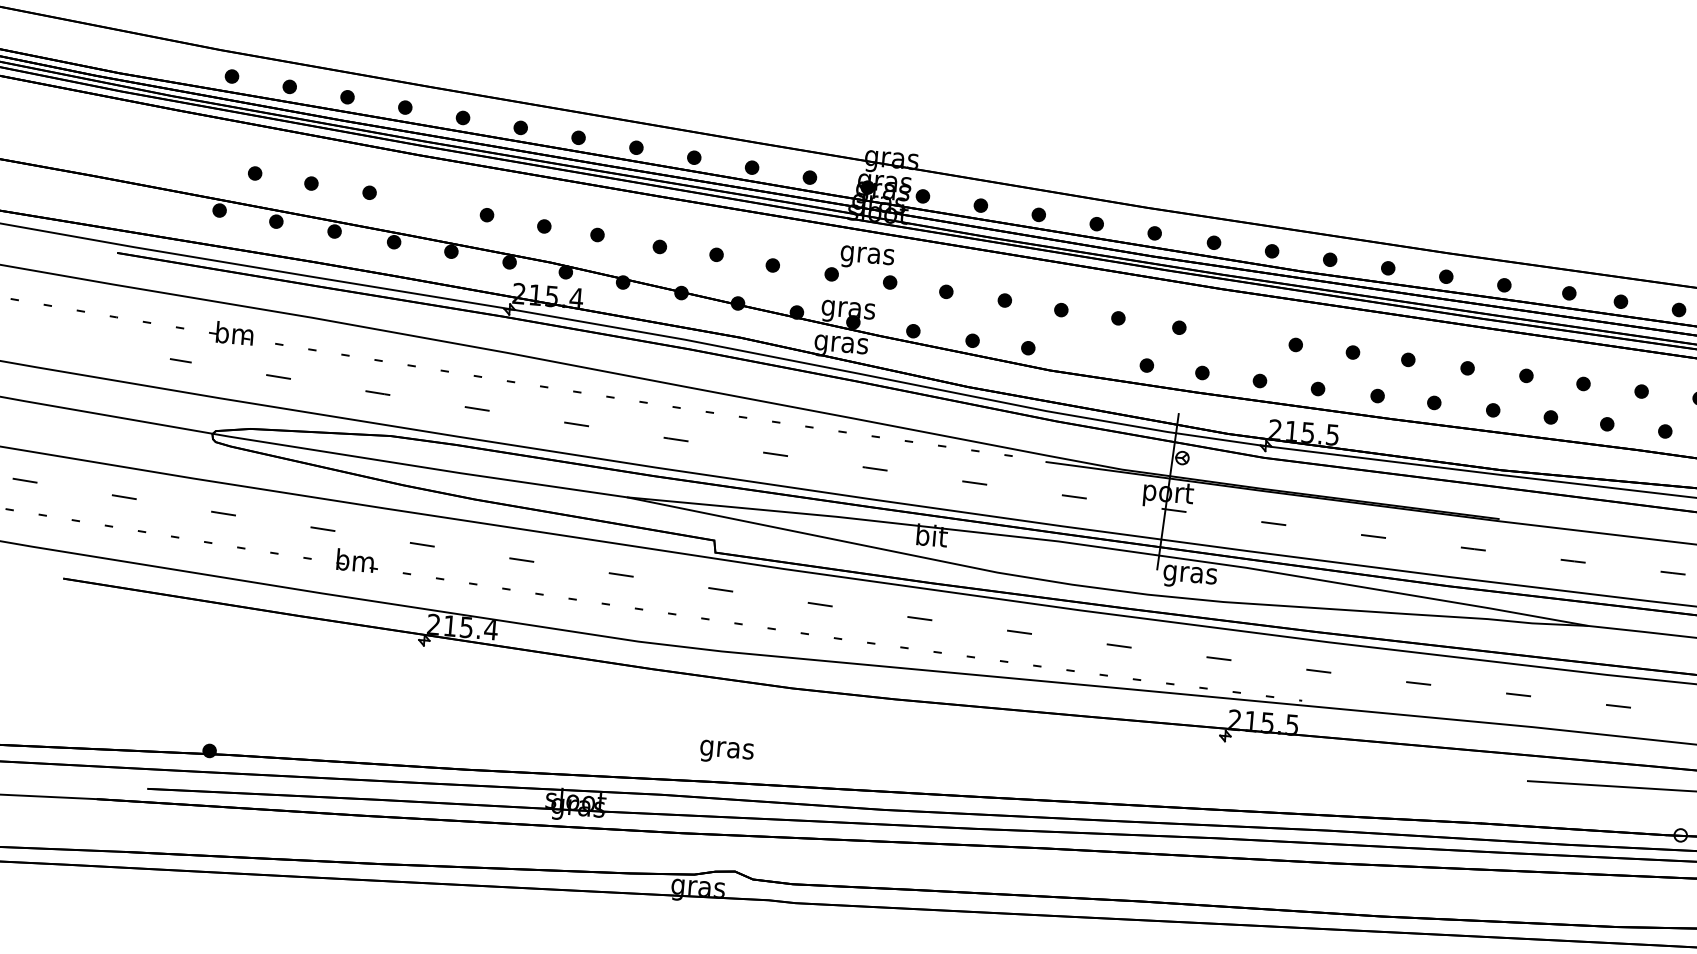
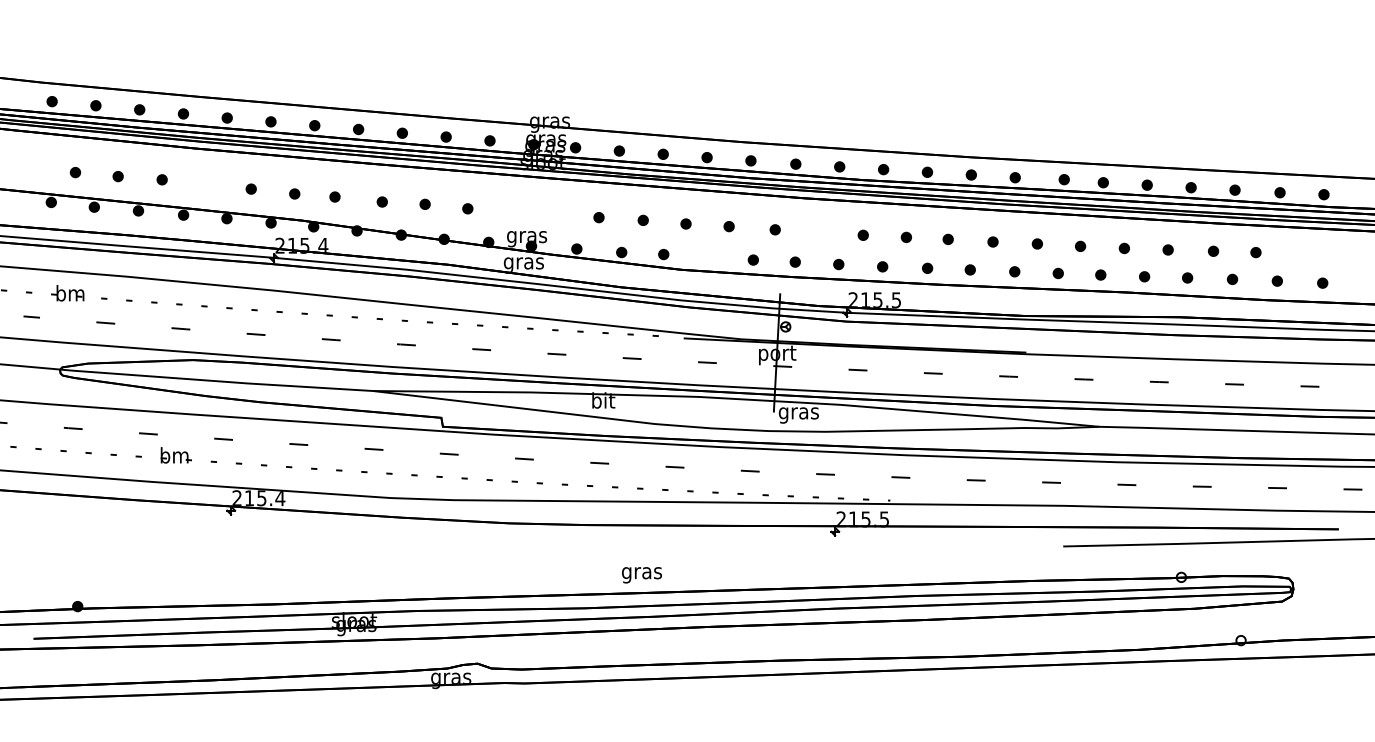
part: (860, 267) -> (533, 204), removed
text: (726, 752) -> (641, 575), moved

